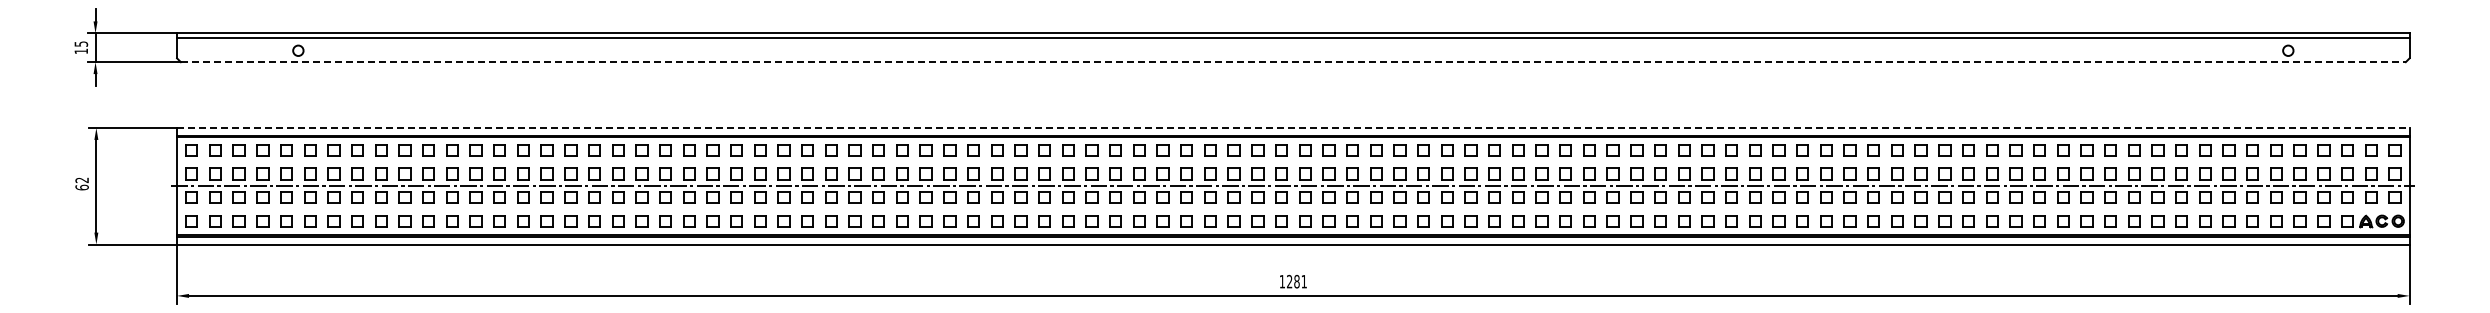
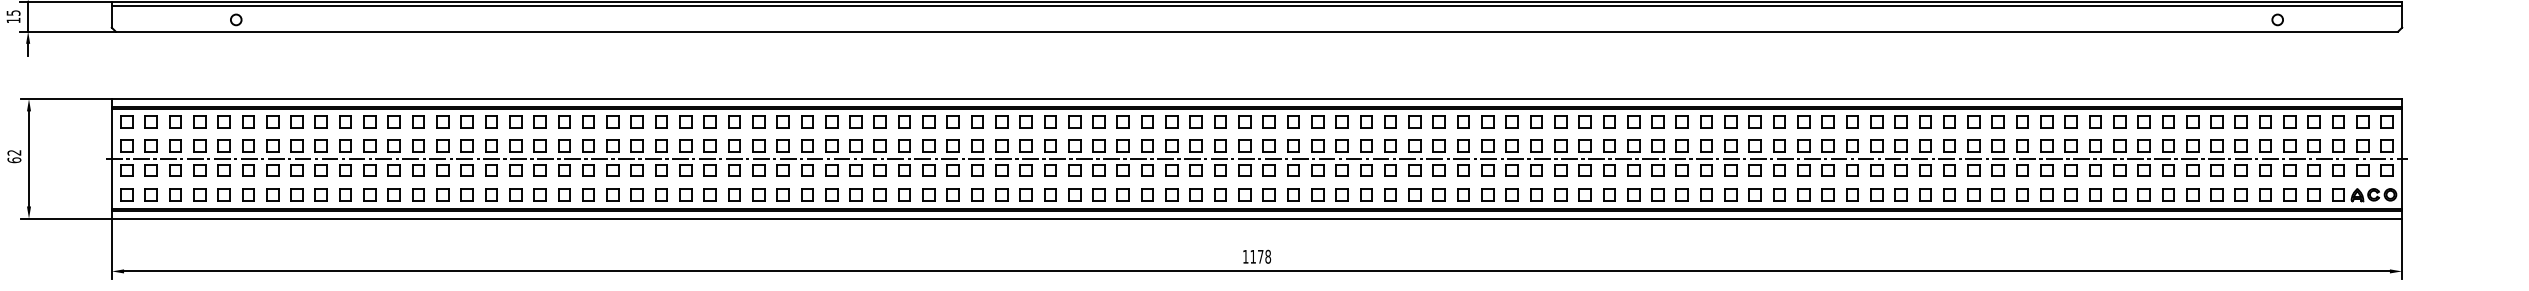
line: (1293, 62) -> (1257, 31), dashed -> solid
line: (1293, 128) -> (1257, 99), dashed -> solid
text: (1297, 281) -> (1261, 256), 1281 -> 1178

